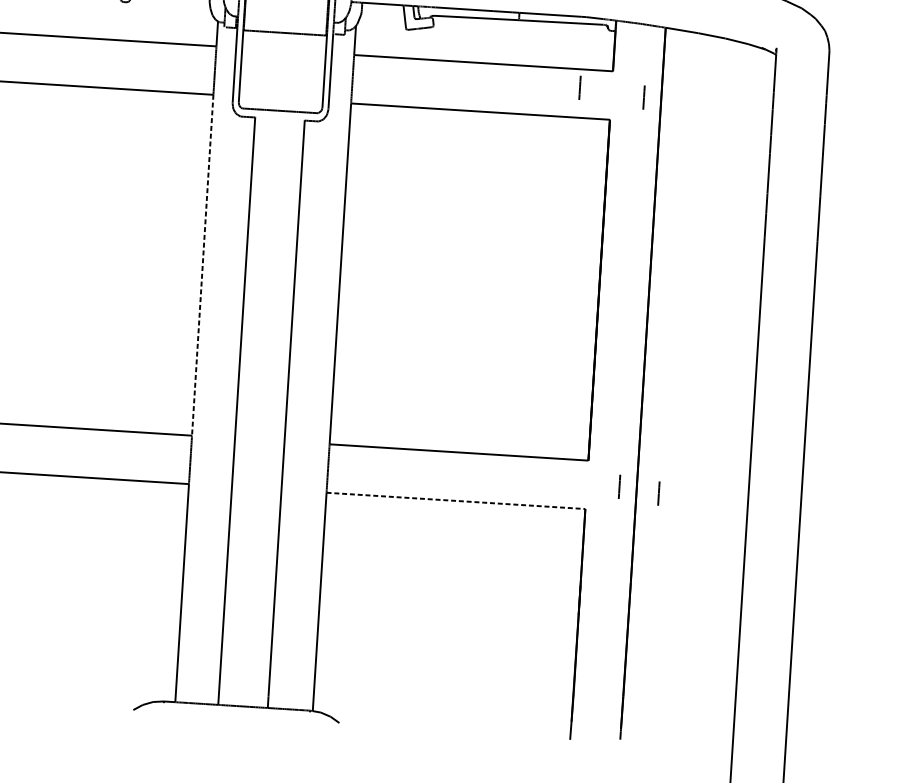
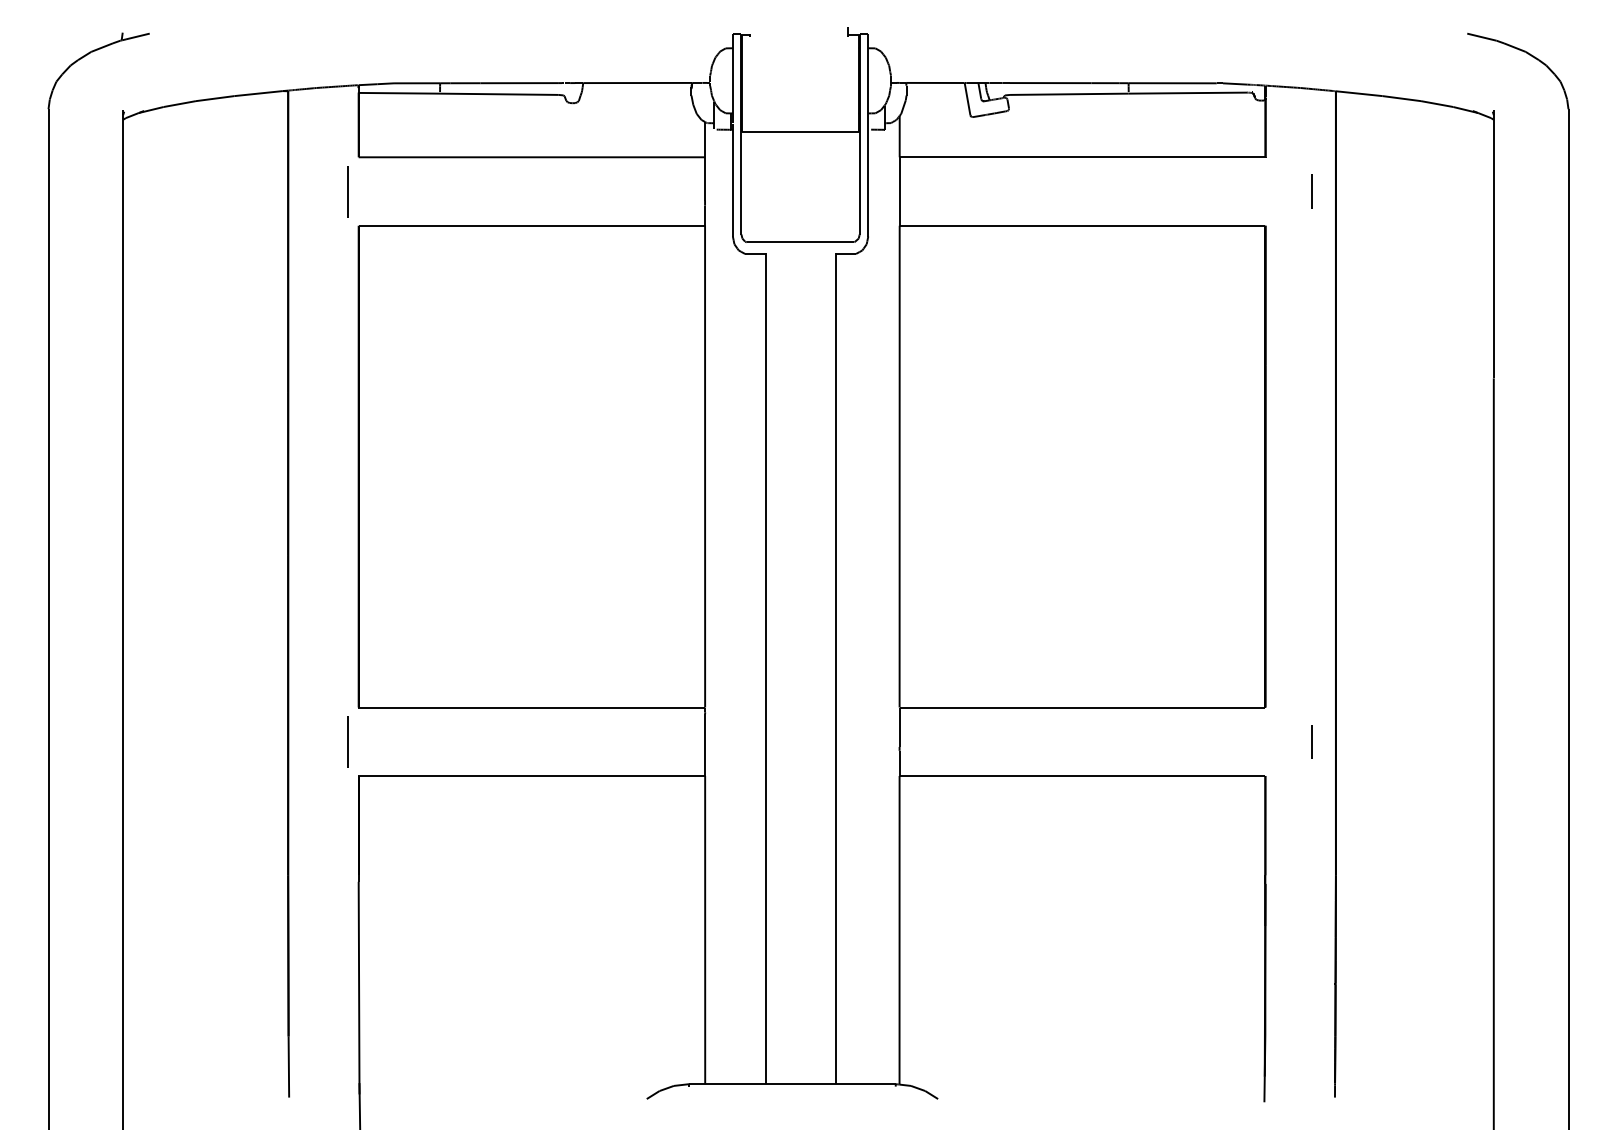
line: (579, 87) -> (1220, 183), removed
line: (203, 265) -> (705, 466), dashed -> solid
line: (658, 493) -> (1367, 747), removed
line: (456, 500) -> (1082, 775), dashed -> solid

